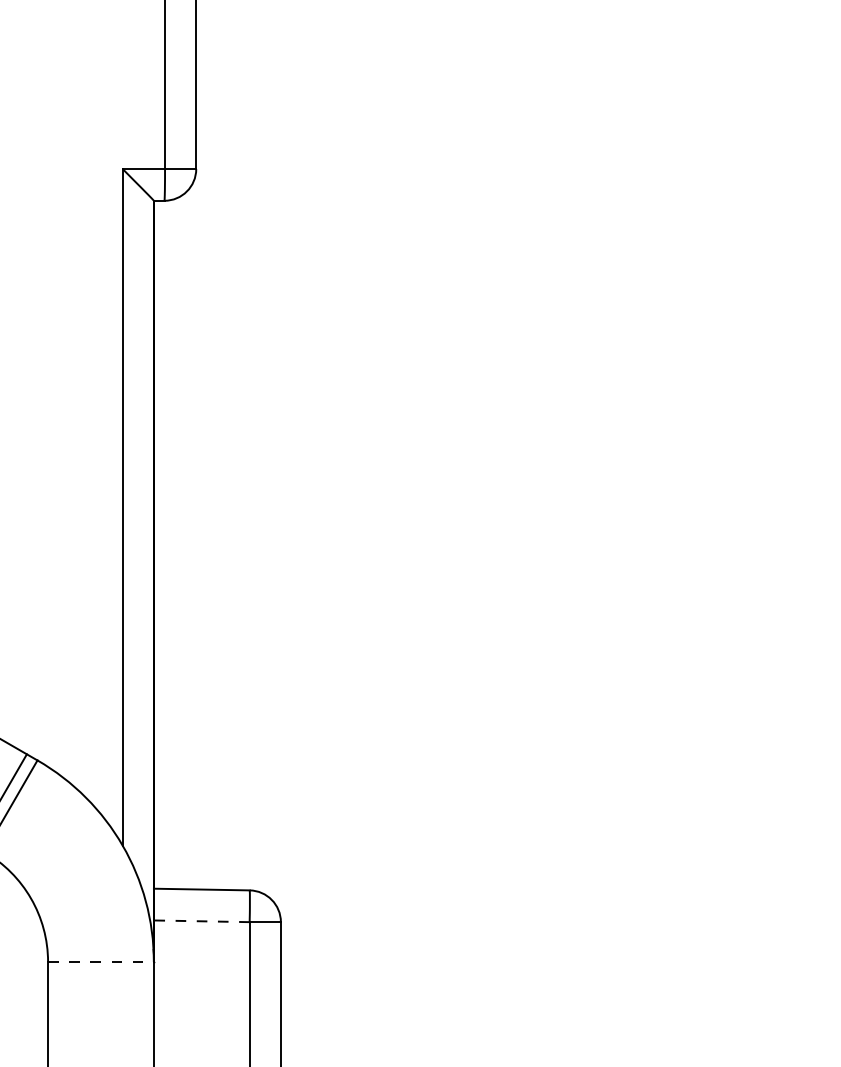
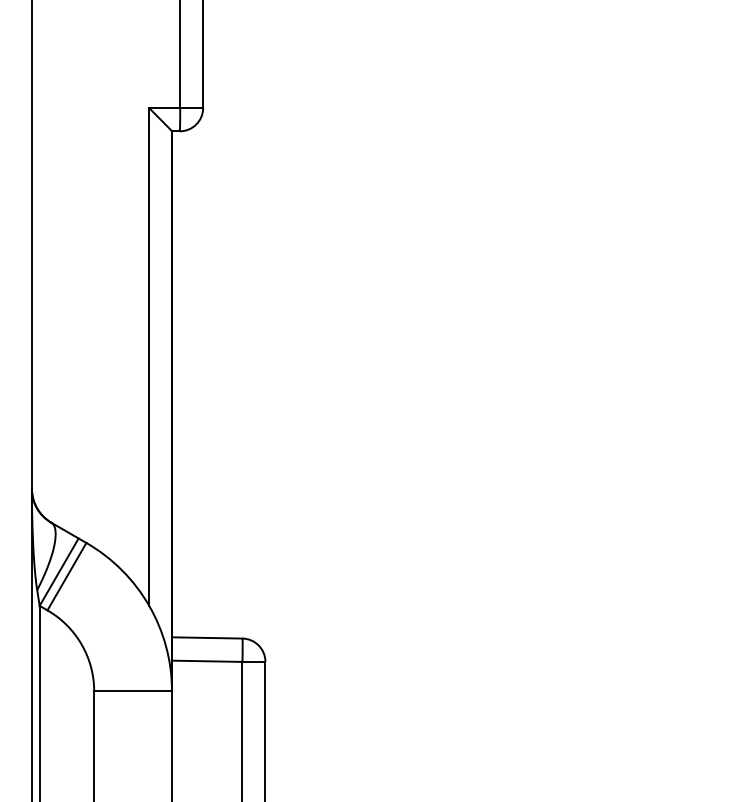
line: (200, 921) -> (206, 661), dashed -> solid
line: (101, 962) -> (133, 691), dashed -> solid

